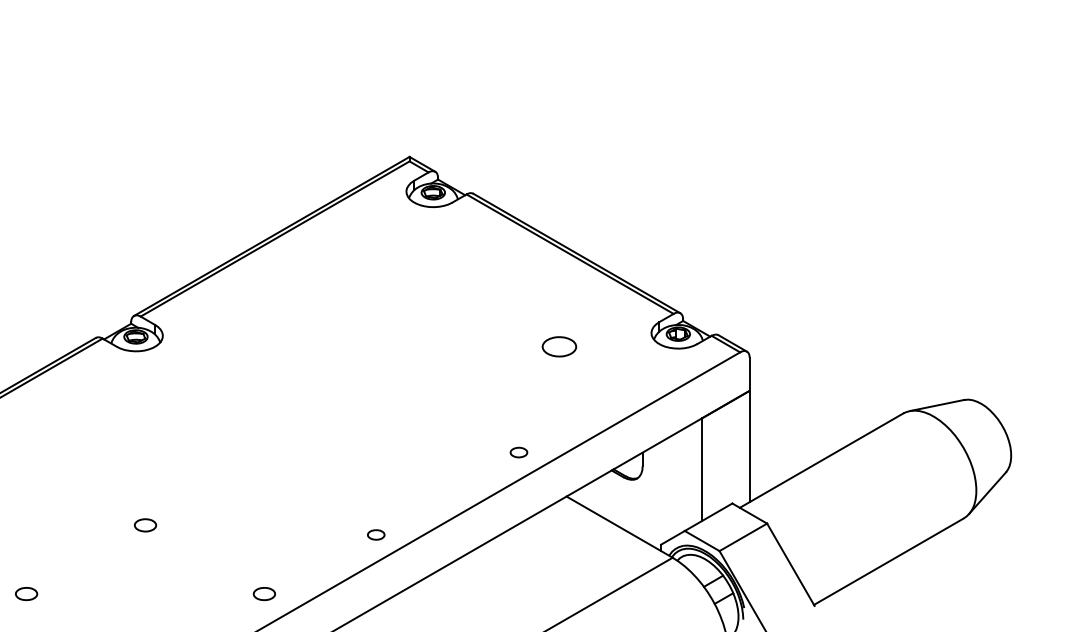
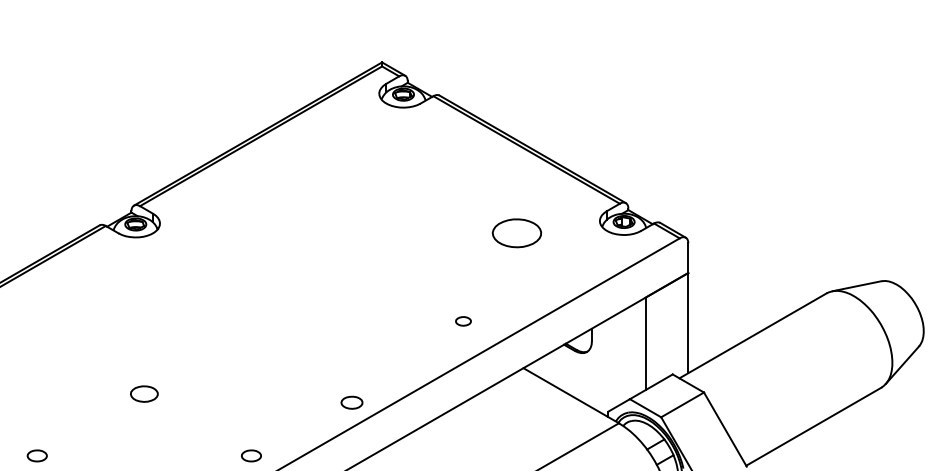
part: (559, 346) -> (517, 233), size x1.6
part: (518, 452) -> (463, 321), moved
part: (145, 525) -> (144, 394), size x1.4
part: (376, 534) -> (352, 402), size x1.4

